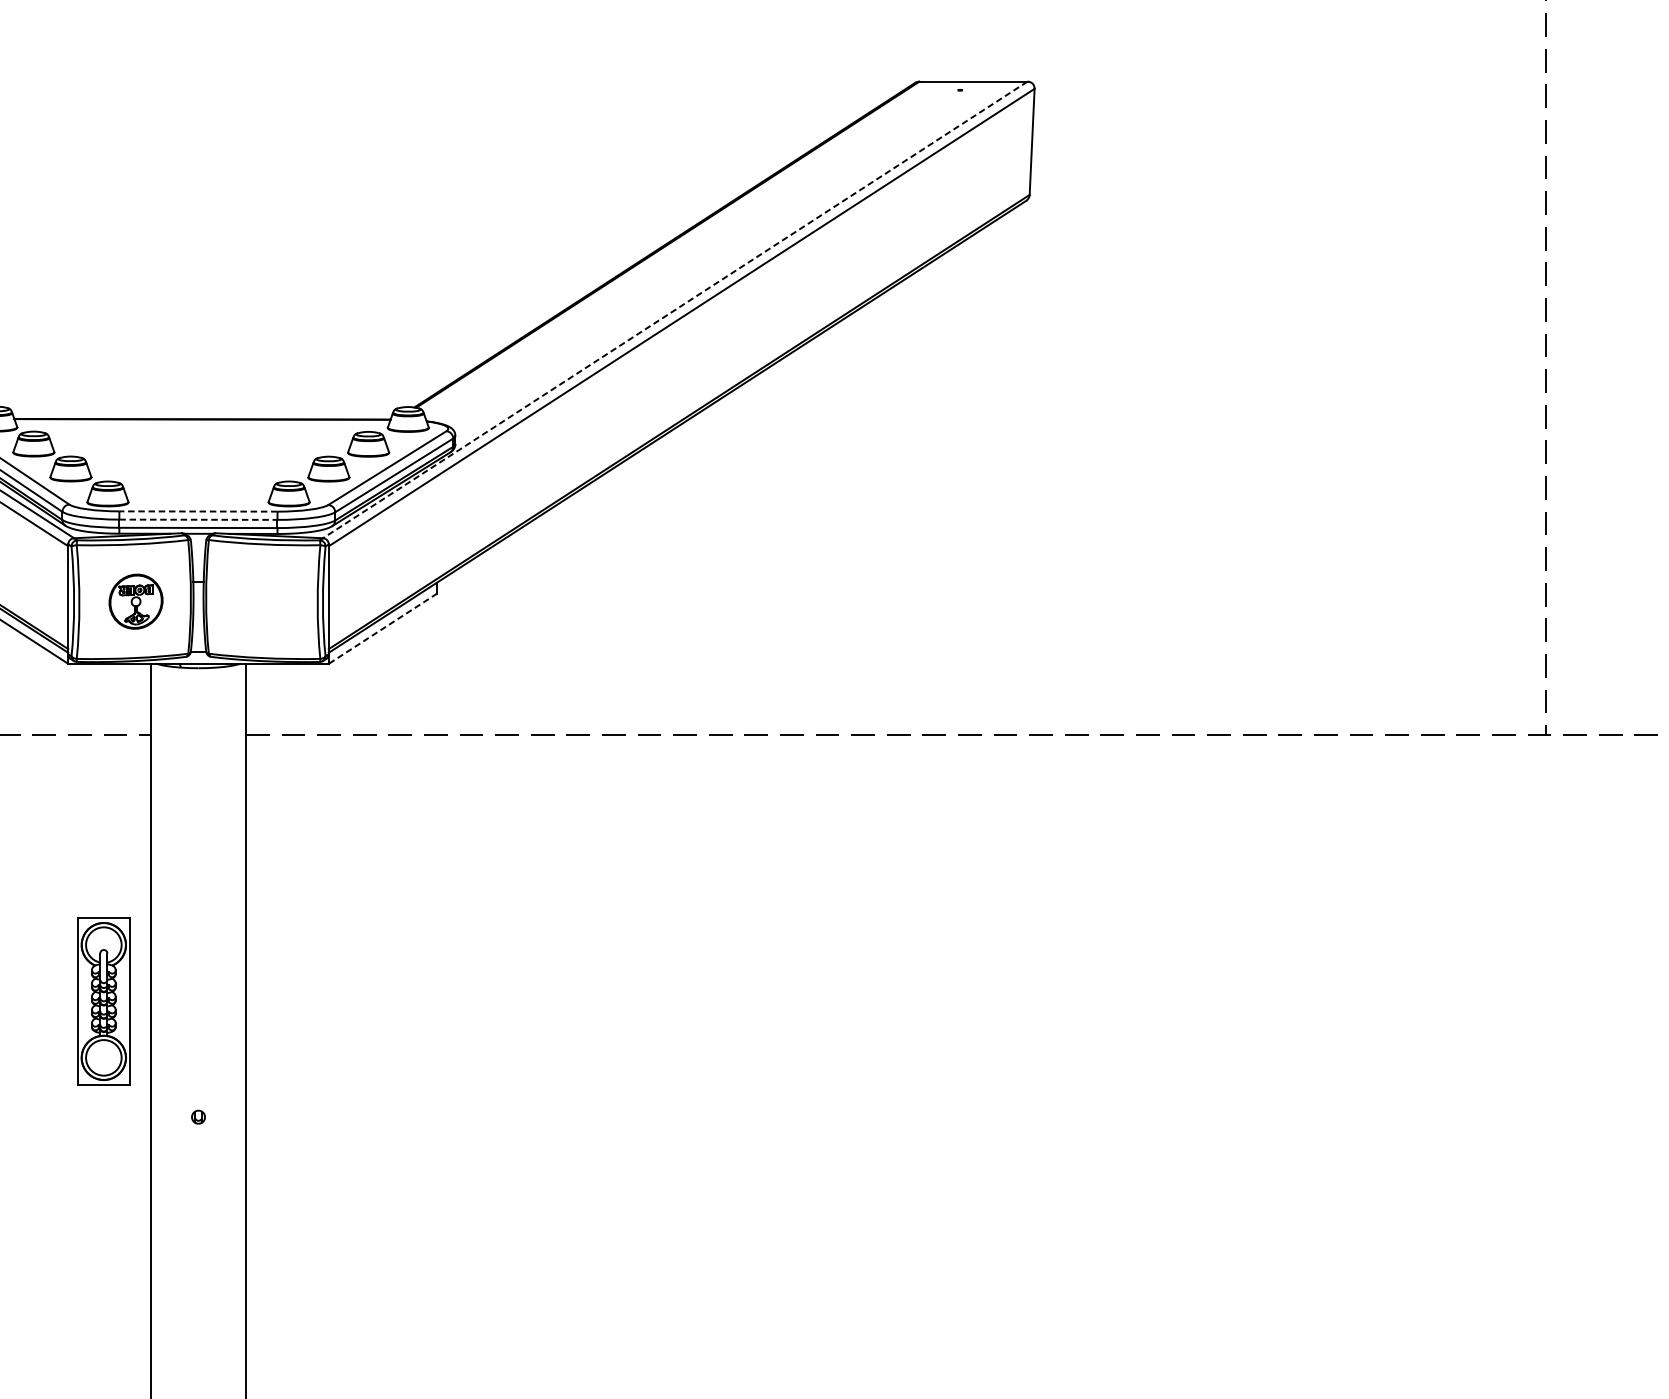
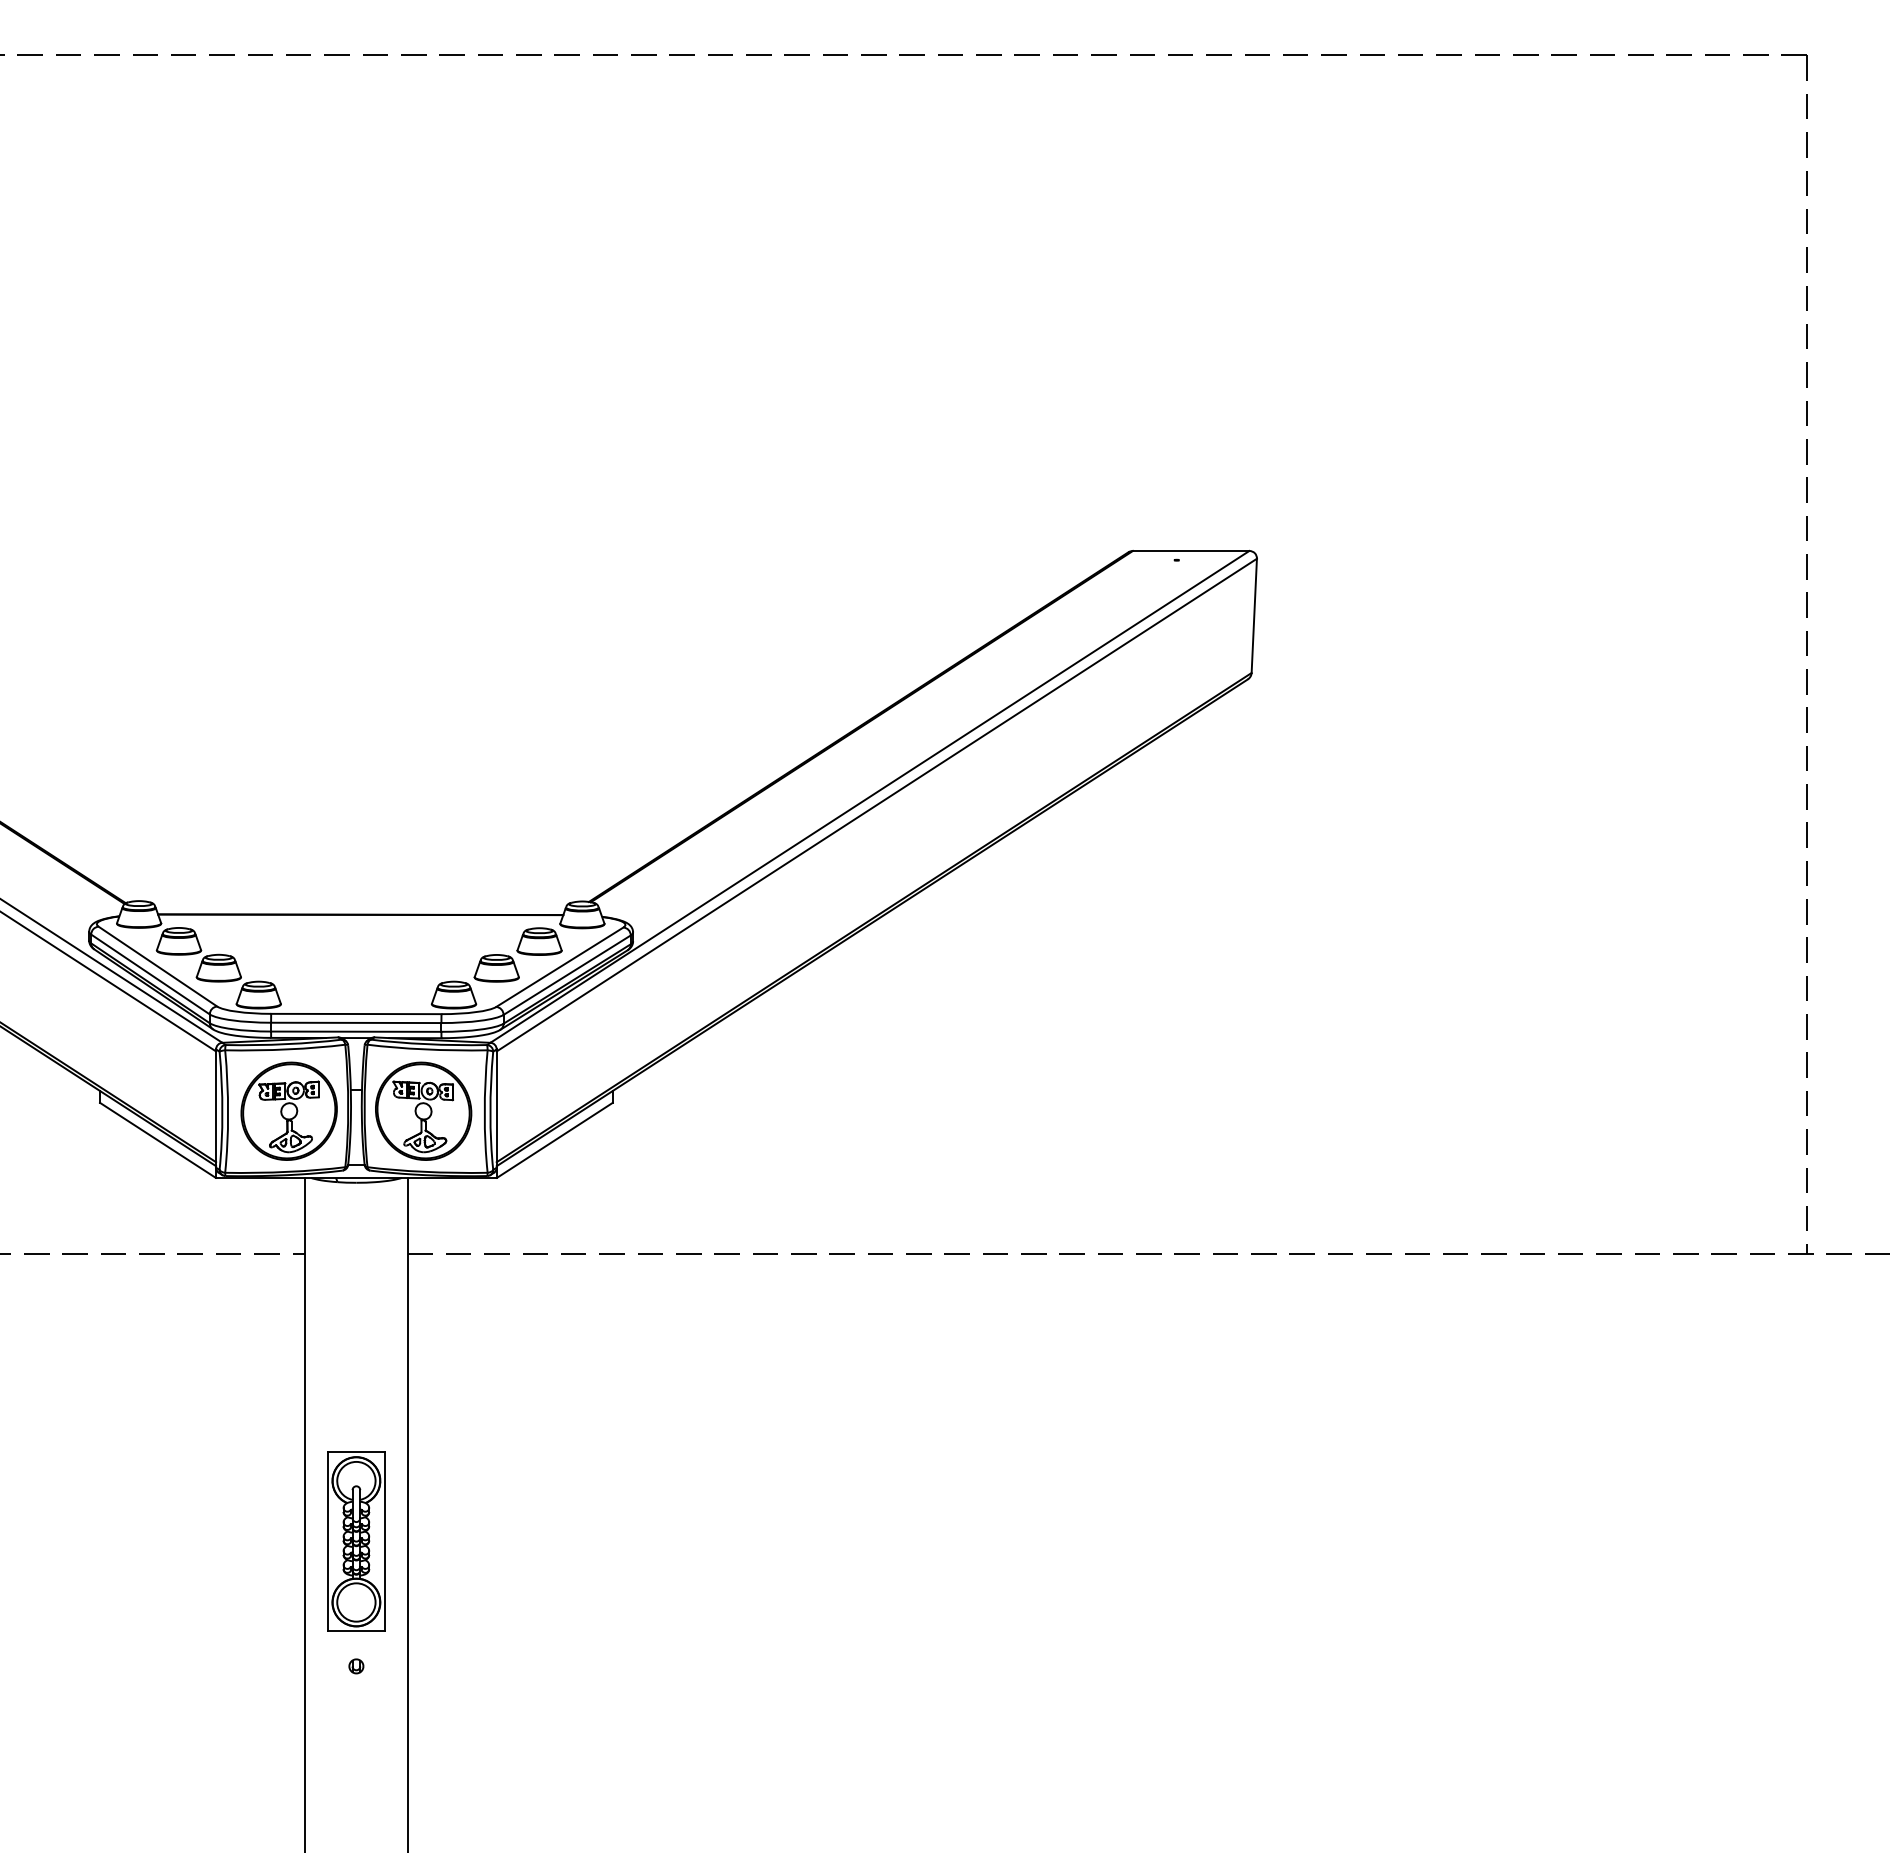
line: (674, 310) -> (869, 797), dashed -> solid
line: (197, 511) -> (355, 1014), dashed -> solid
line: (198, 519) -> (356, 1022), dashed -> solid
part: (135, 601) -> (288, 1110), size x1.67
part: (260, 601) -> (423, 1110), added
line: (382, 628) -> (554, 1140), dashed -> solid
part: (103, 1001) -> (356, 1541), moved

